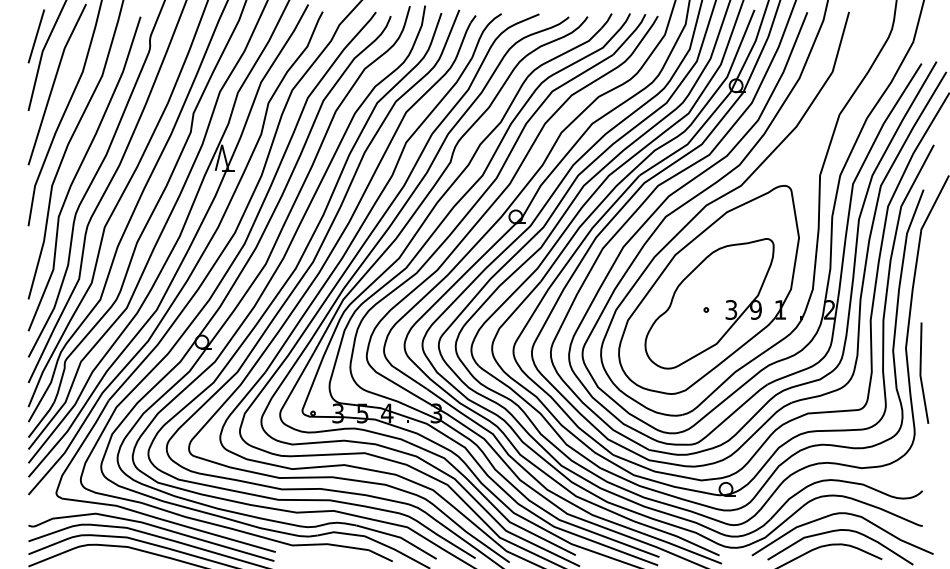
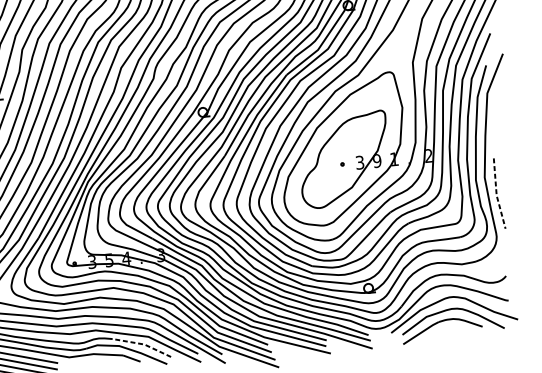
line: (920, 374) -> (496, 194), solid -> dashed
line: (398, 537) -> (142, 344), solid -> dashed

